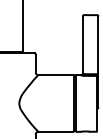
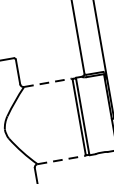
line: (56, 75) -> (49, 83), solid -> dashed
line: (56, 131) -> (62, 159), solid -> dashed

